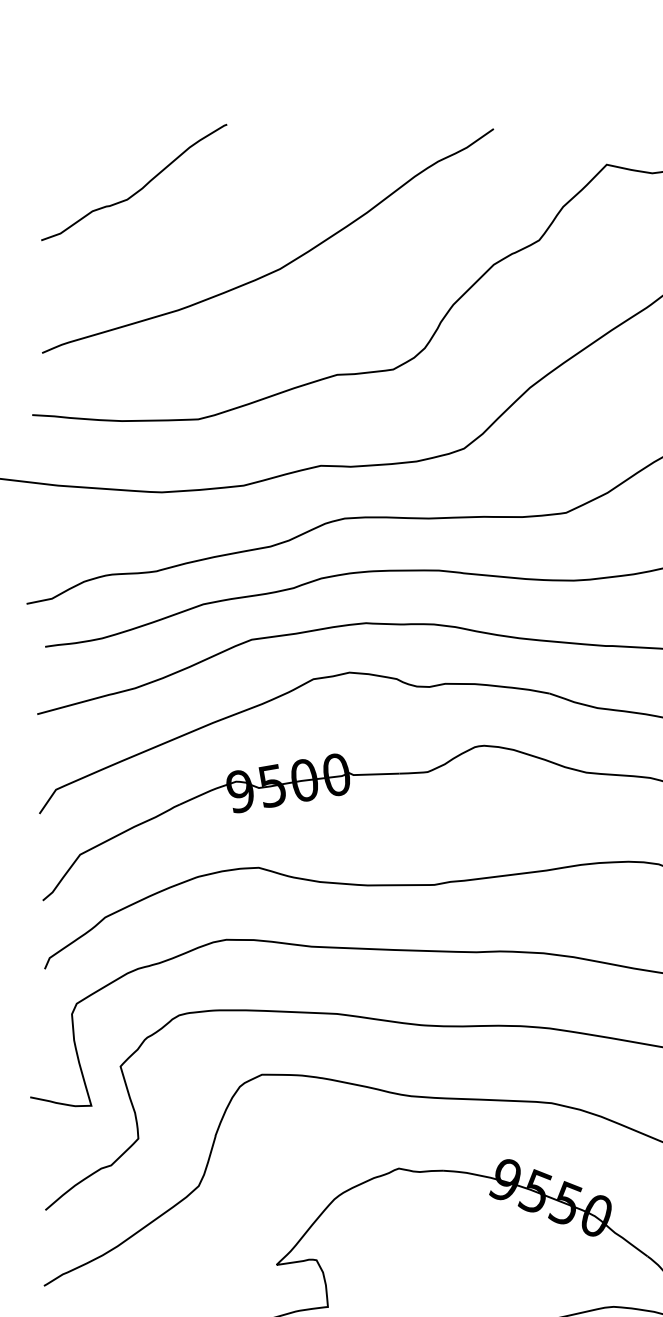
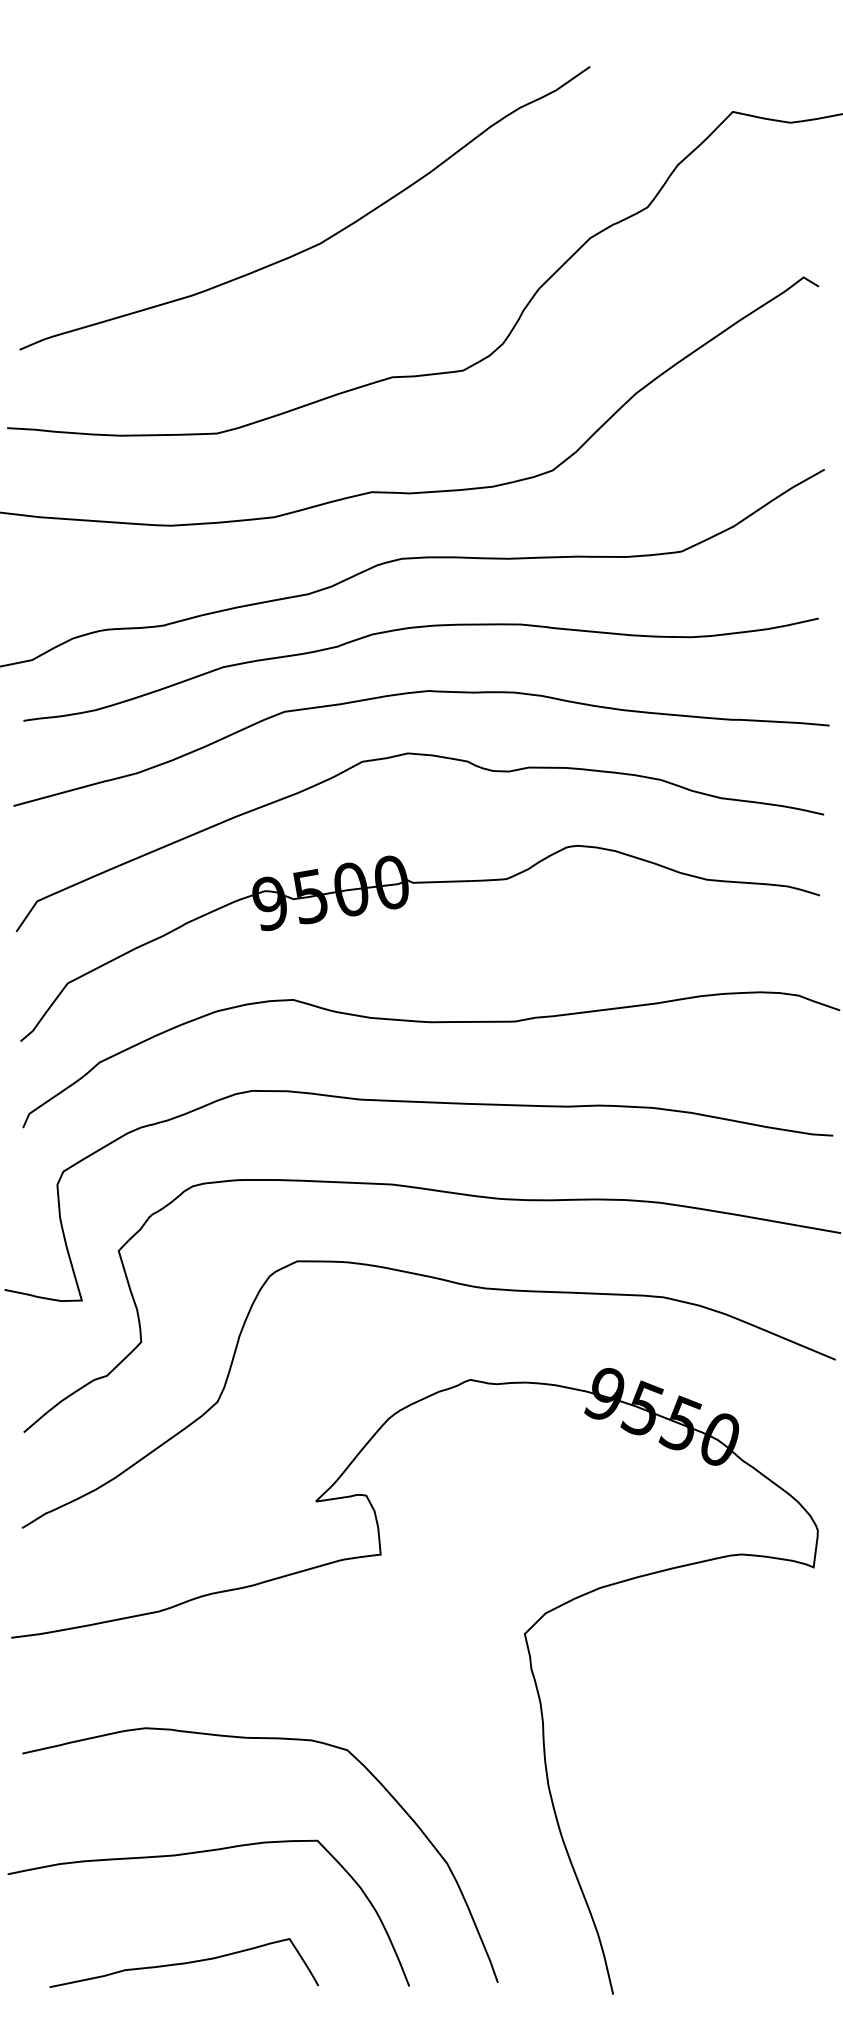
curve: (140, 188) -> (143, 142), removed

